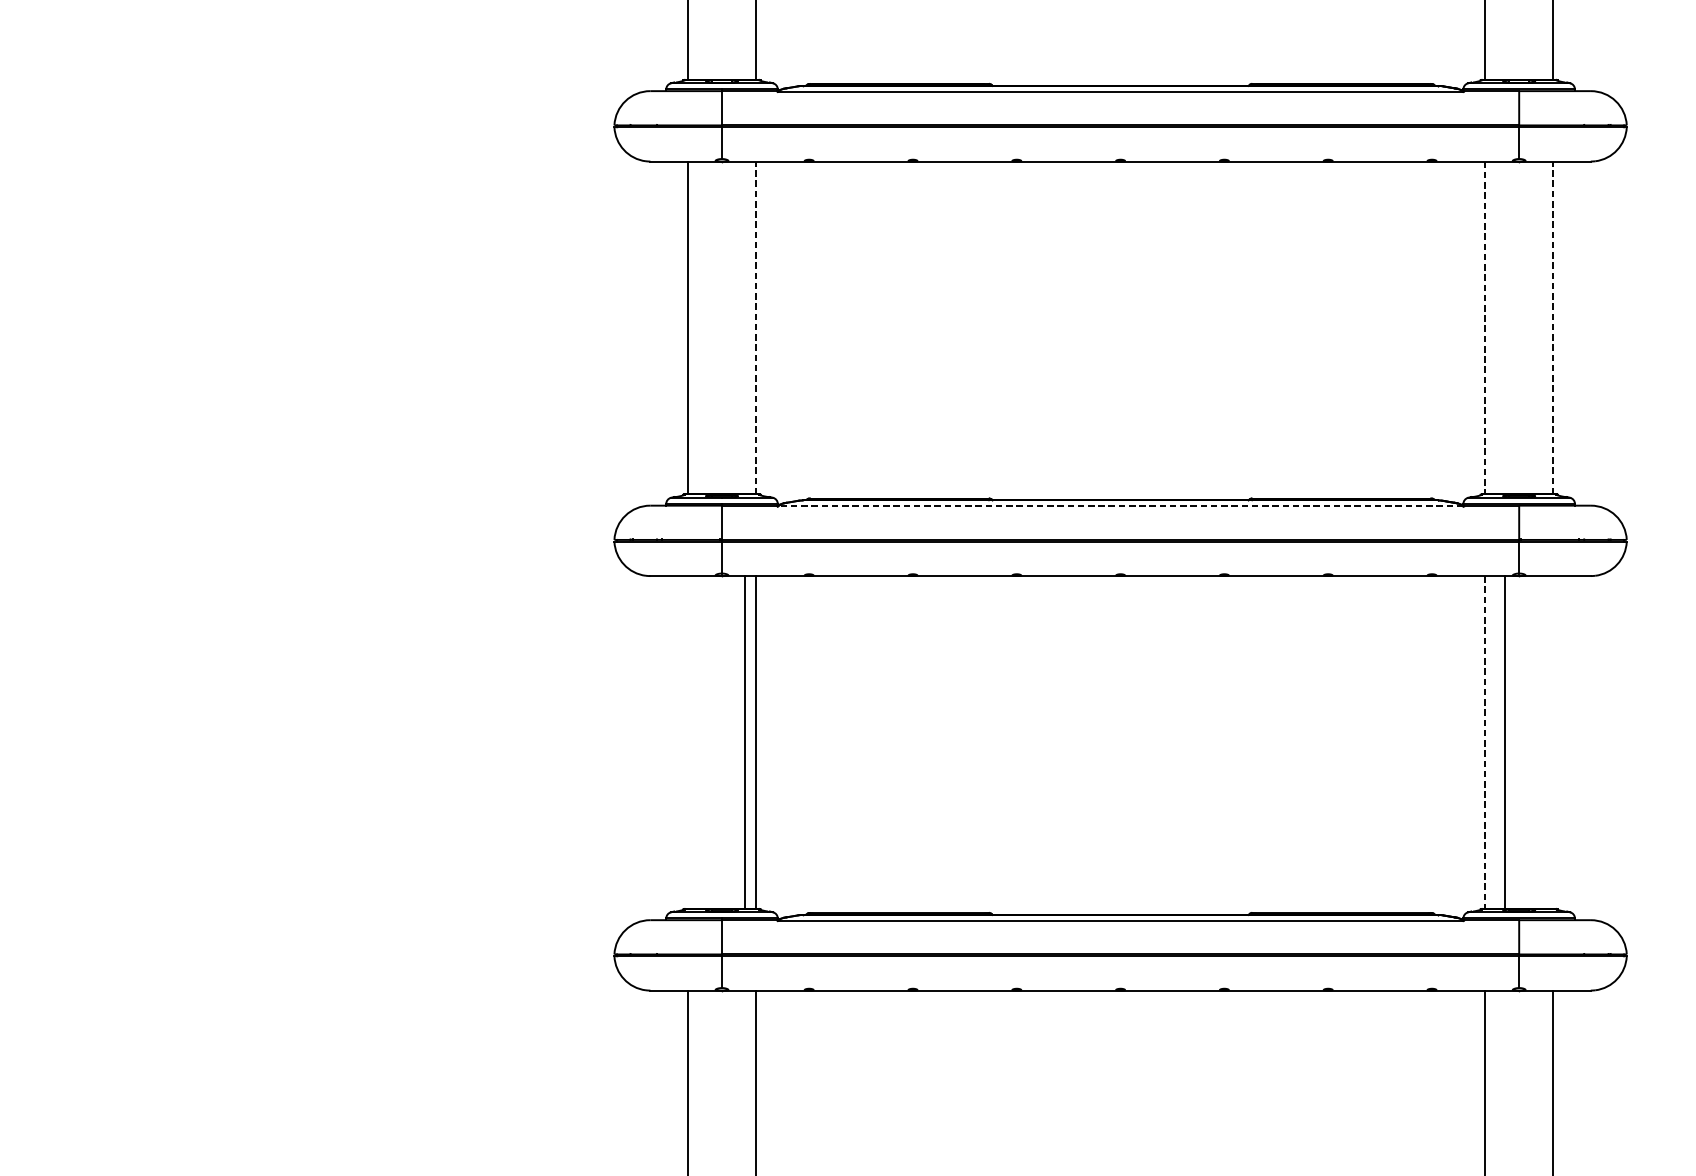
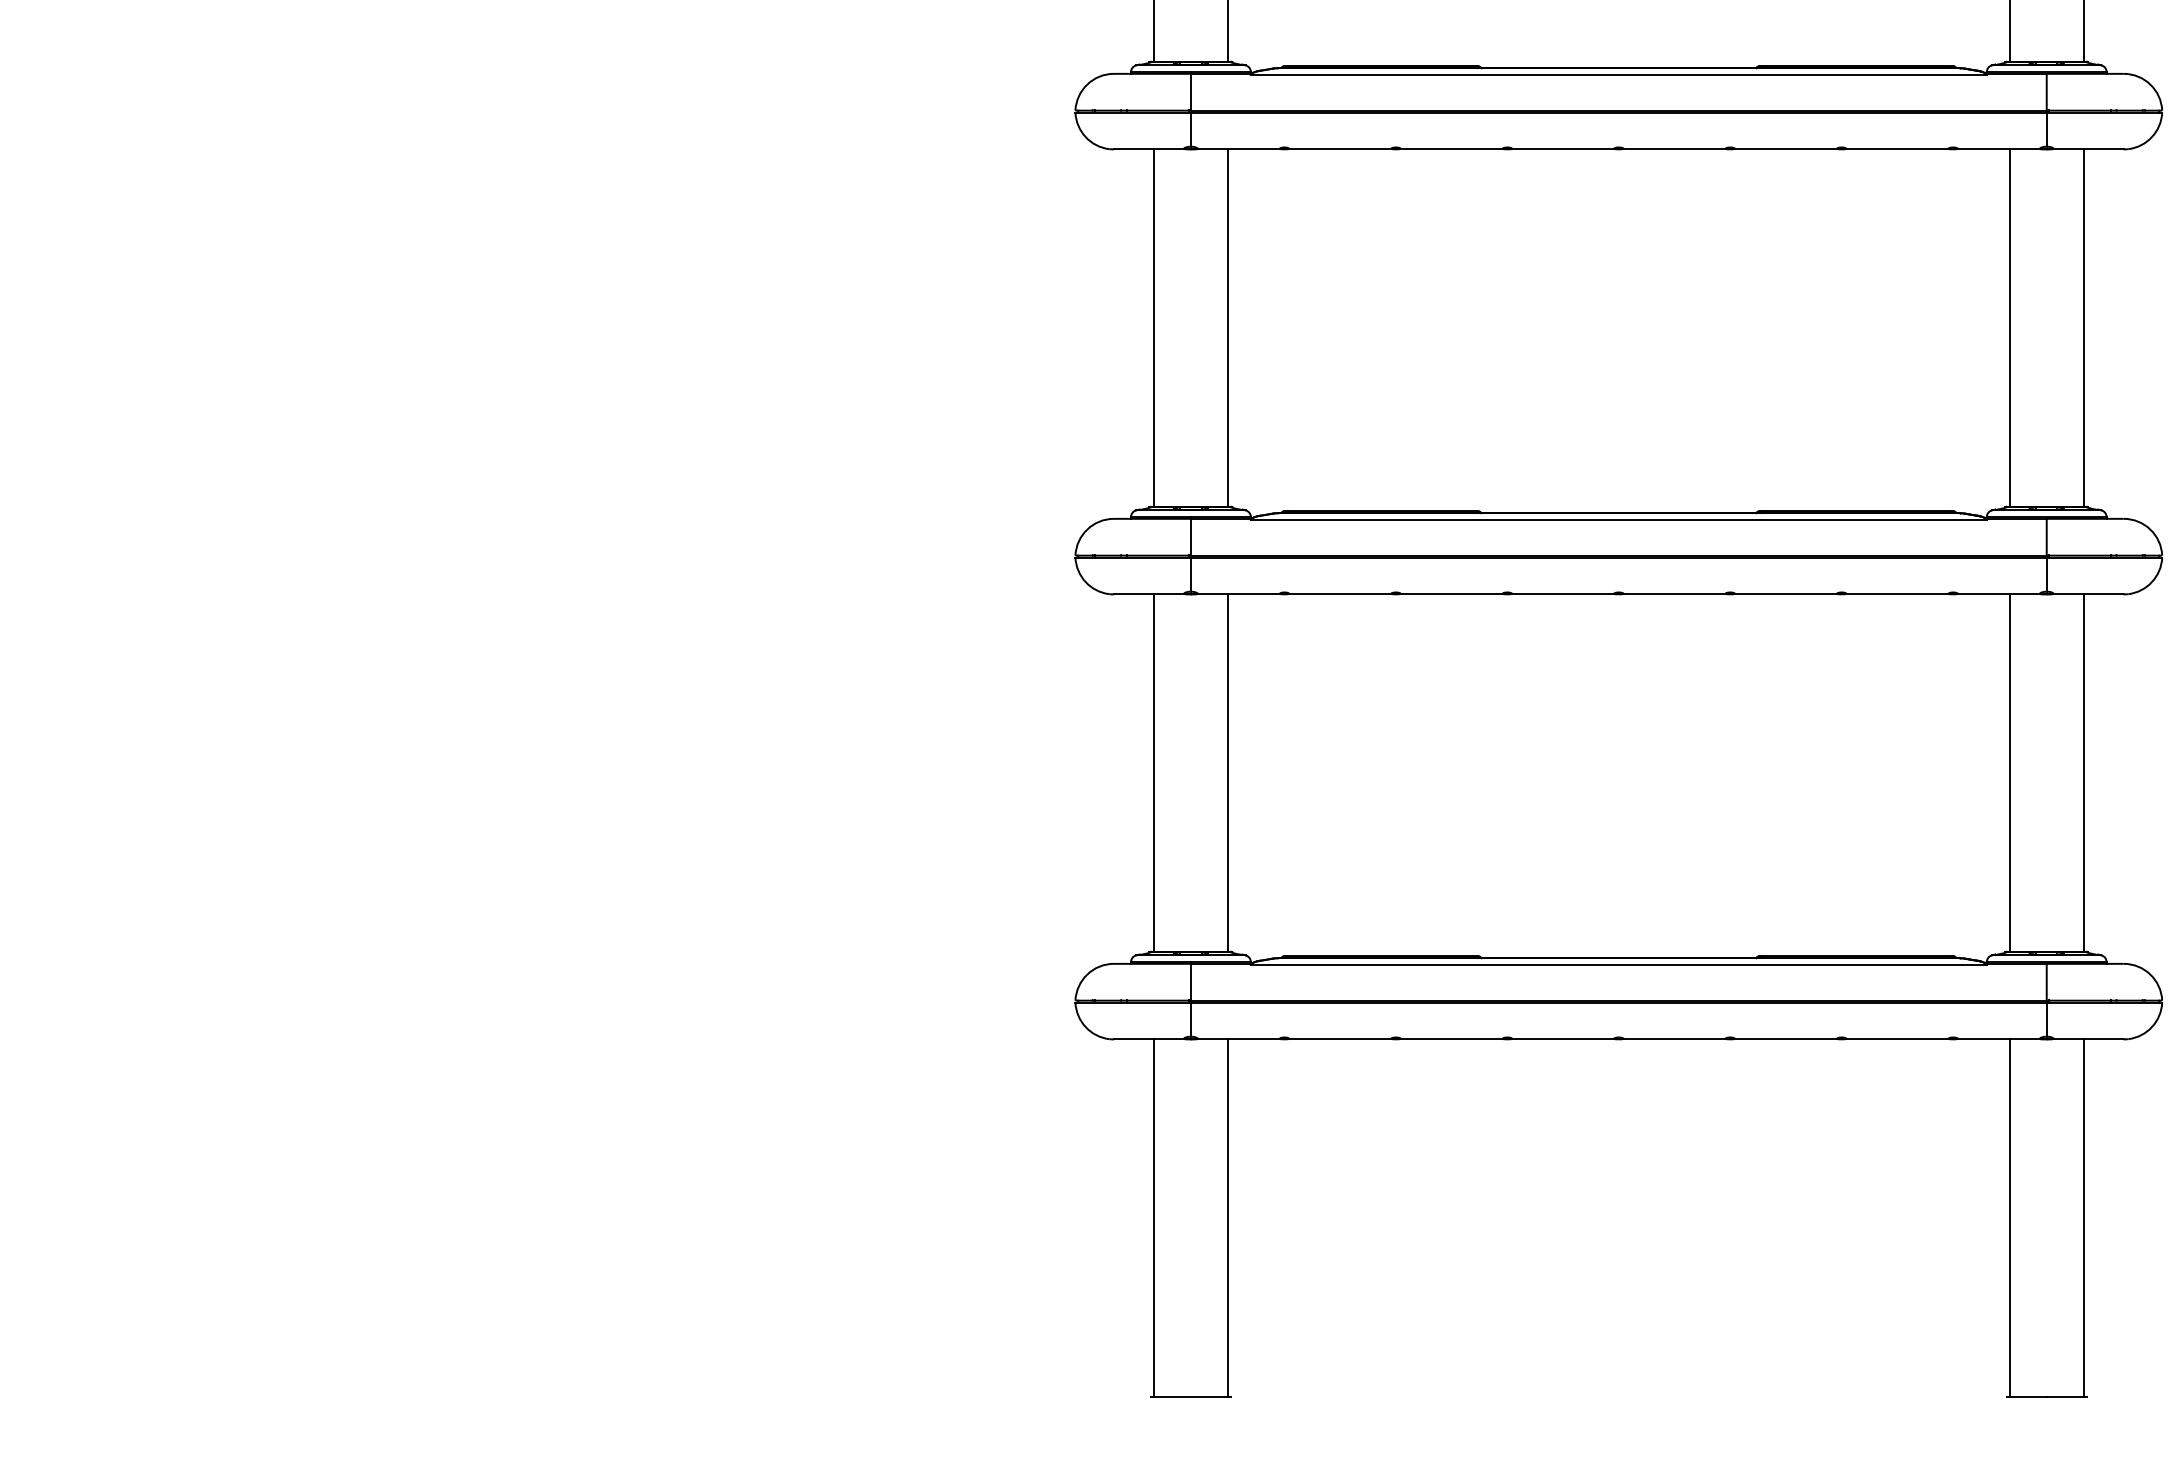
line: (756, 328) -> (1227, 328), dashed -> solid
line: (1484, 328) -> (2009, 328), dashed -> solid
line: (1553, 328) -> (2083, 328), dashed -> solid
line: (1120, 506) -> (1618, 519), dashed -> solid
line: (744, 741) -> (1154, 772), moved
line: (1505, 741) -> (2083, 772), moved
line: (1484, 742) -> (2009, 773), dashed -> solid

